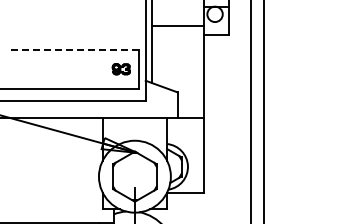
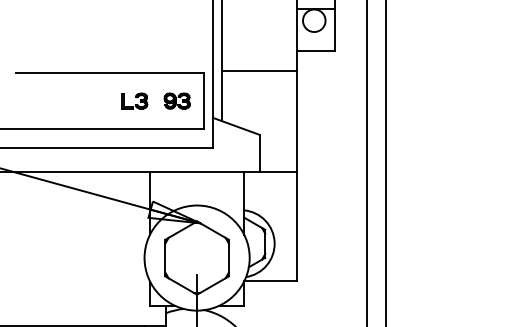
line: (177, 26) -> (259, 70), moved
line: (74, 50) -> (108, 73), dashed -> solid
part: (92, 69) -> (135, 101), added

